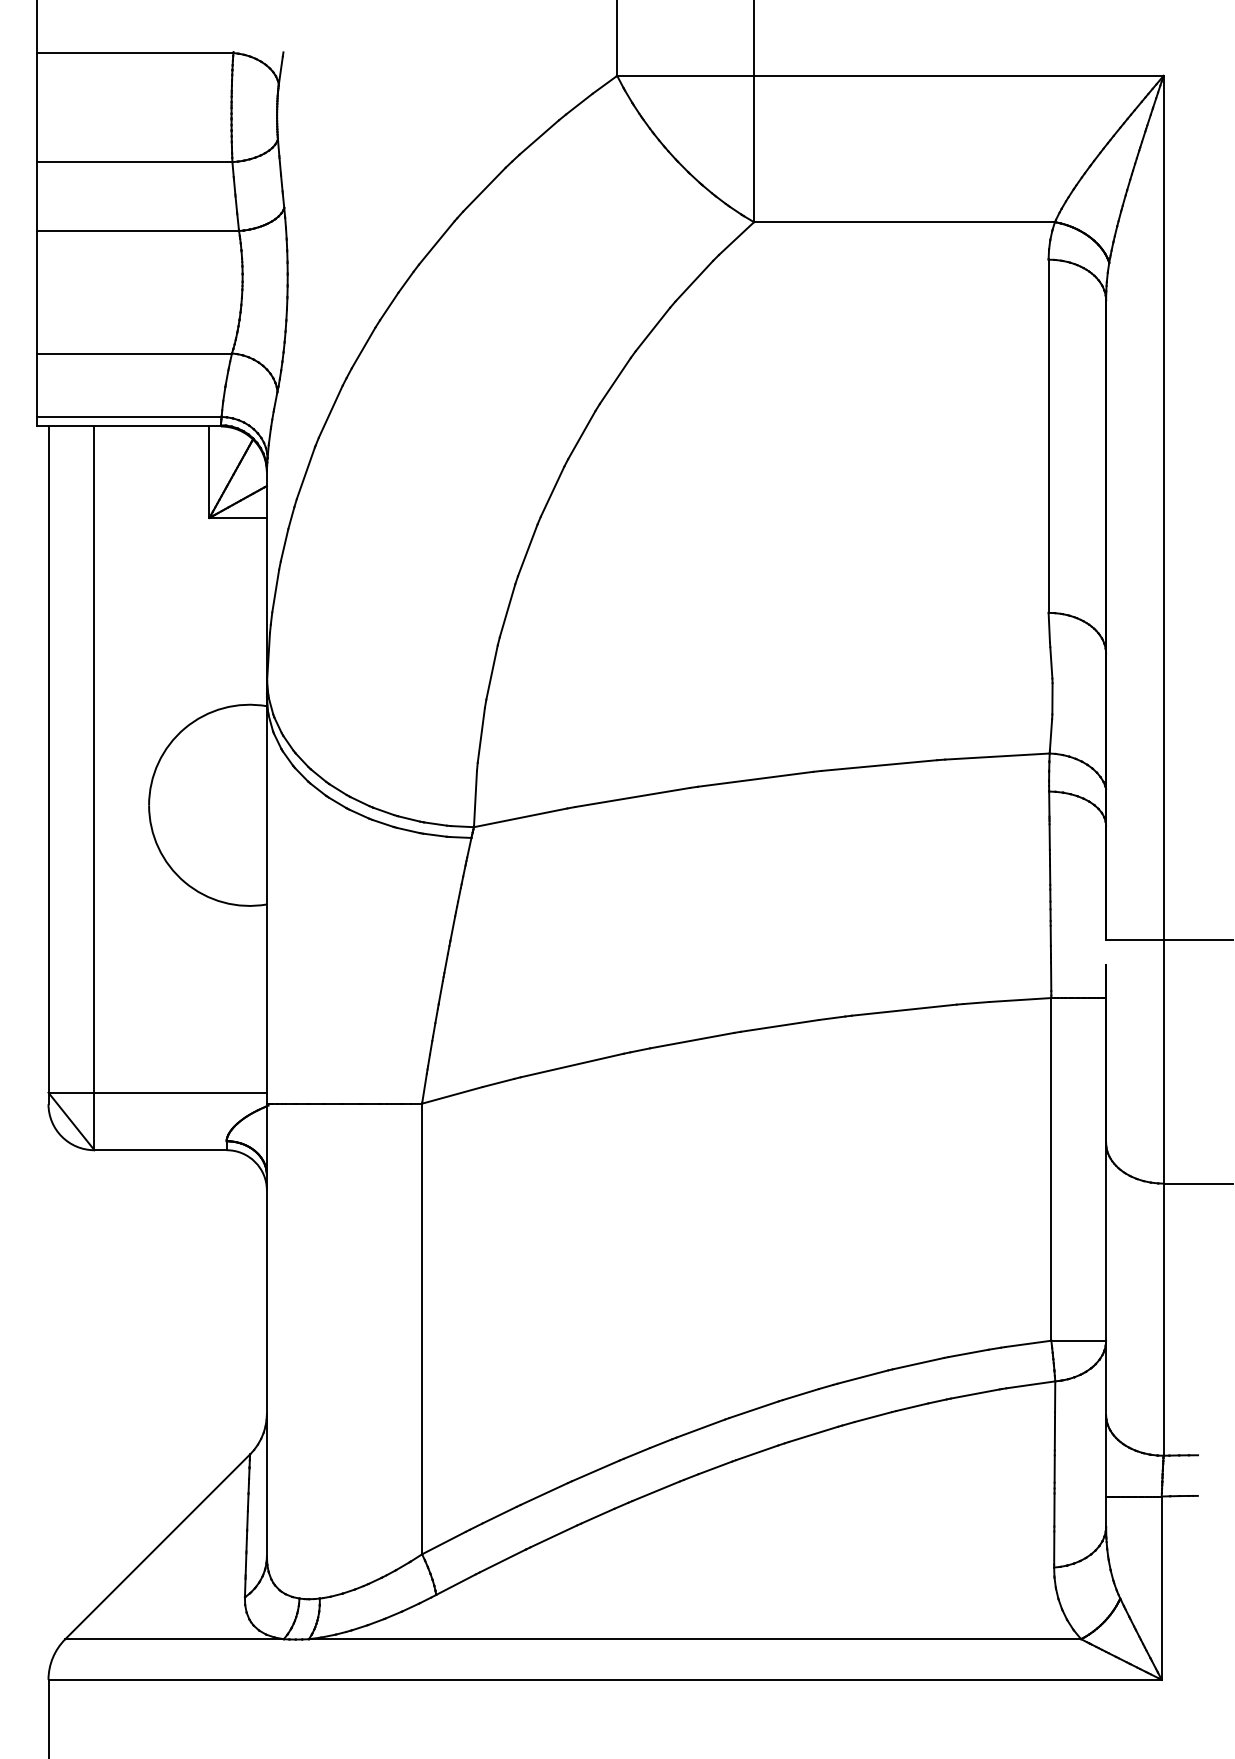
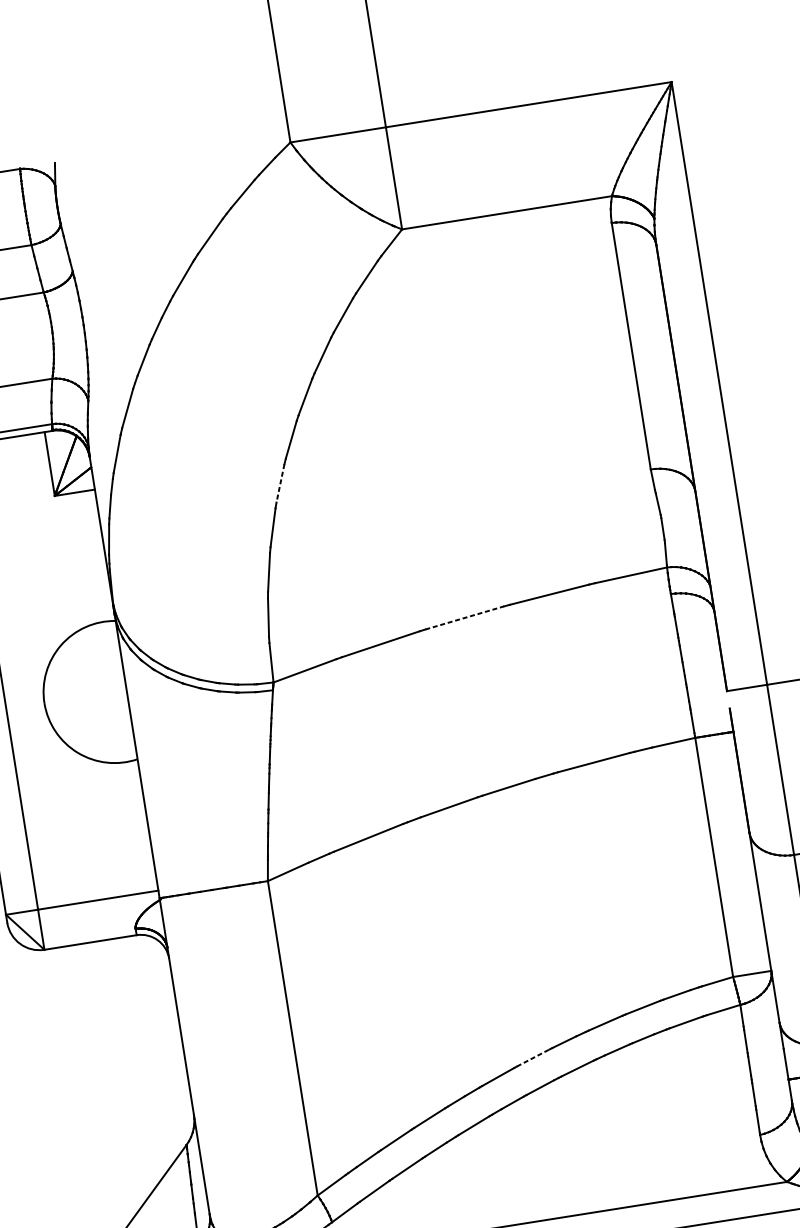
line: (527, 550) -> (280, 483), solid -> dashed
line: (756, 779) -> (465, 617), solid -> dashed
line: (754, 1409) -> (533, 1057), solid -> dashed

